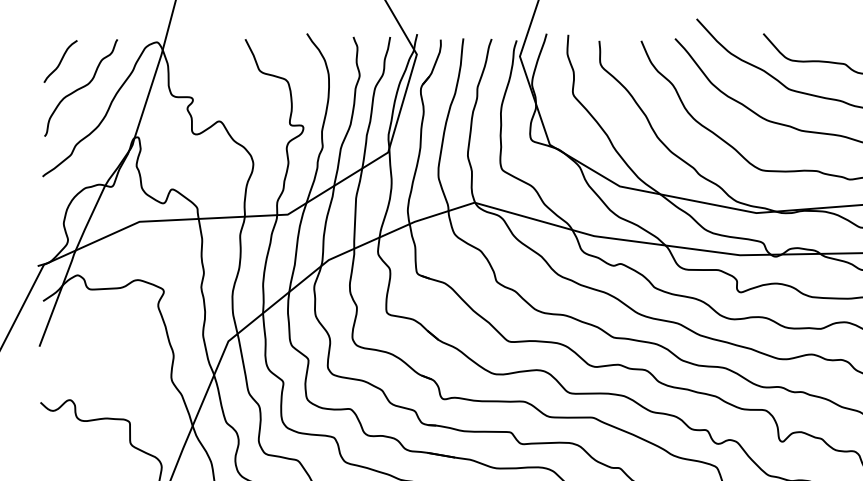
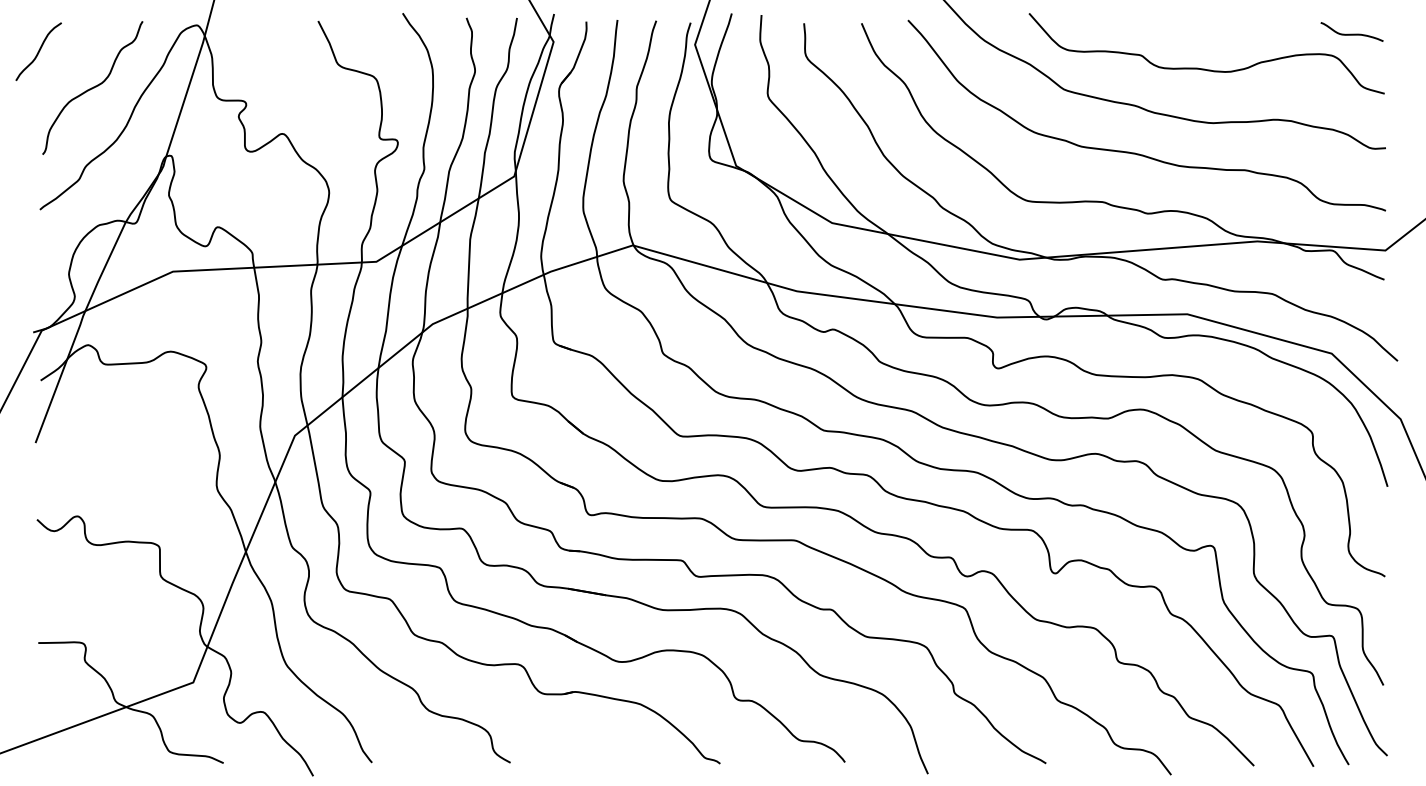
curve: (60, 61) -> (38, 51), moved

